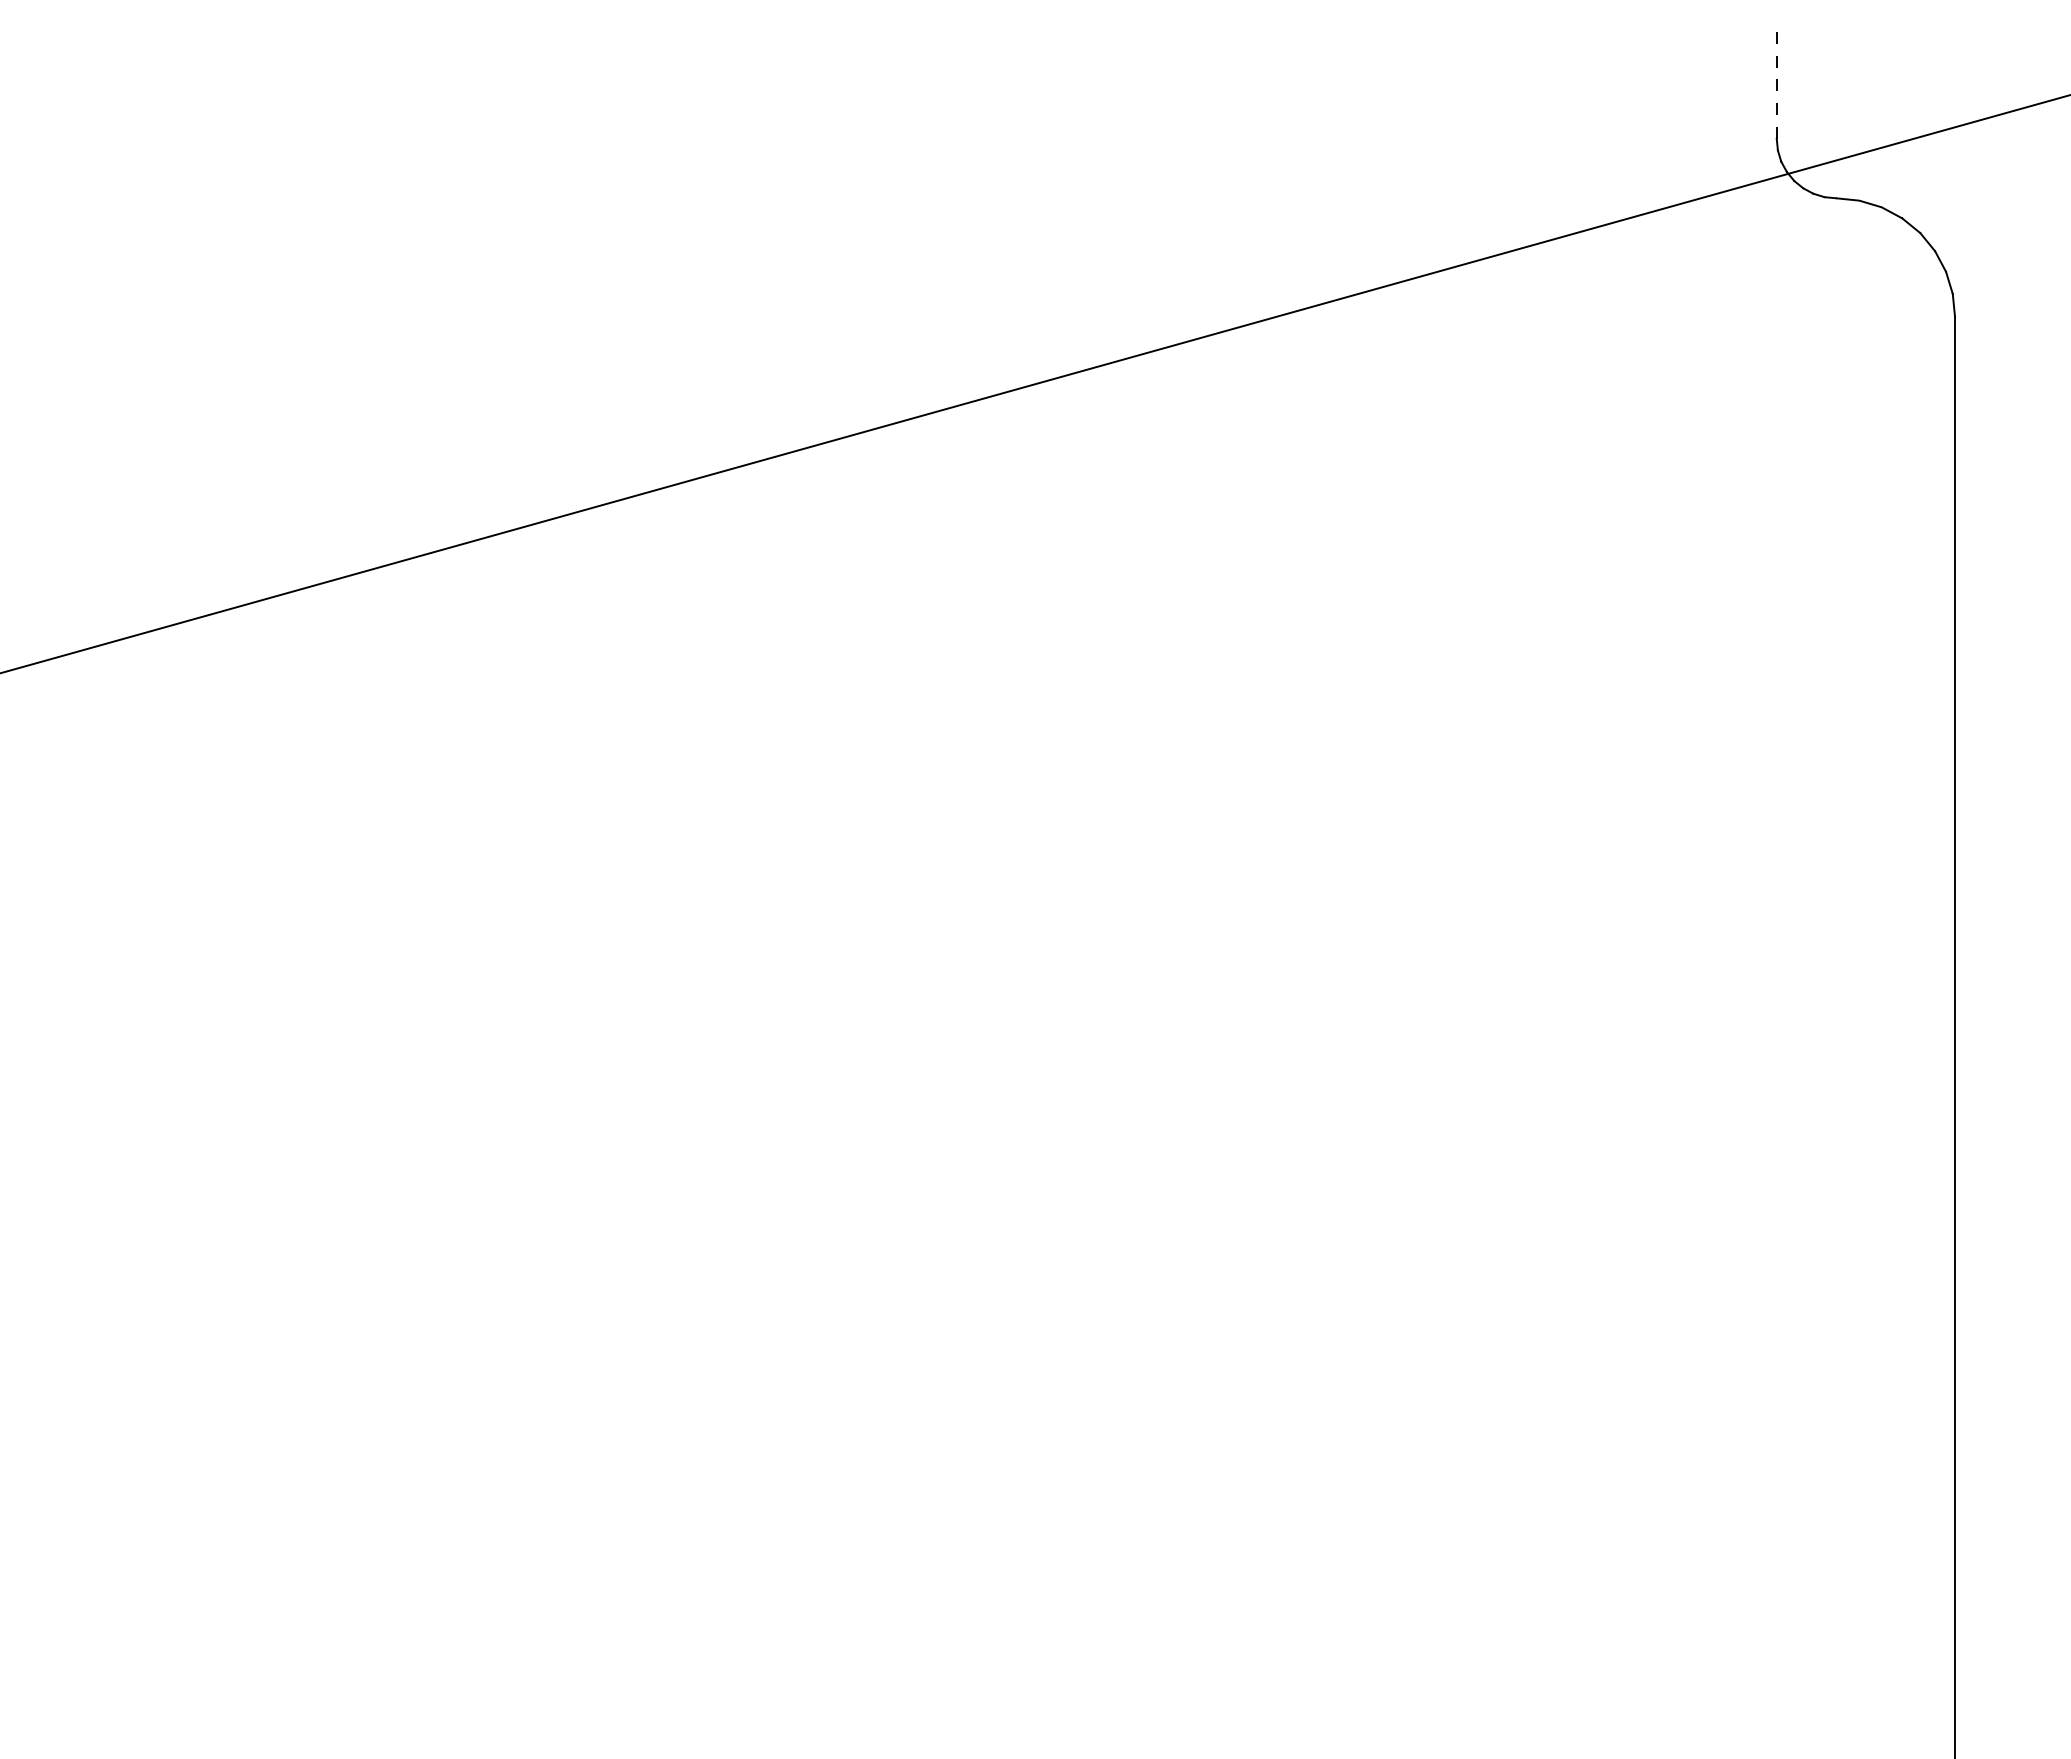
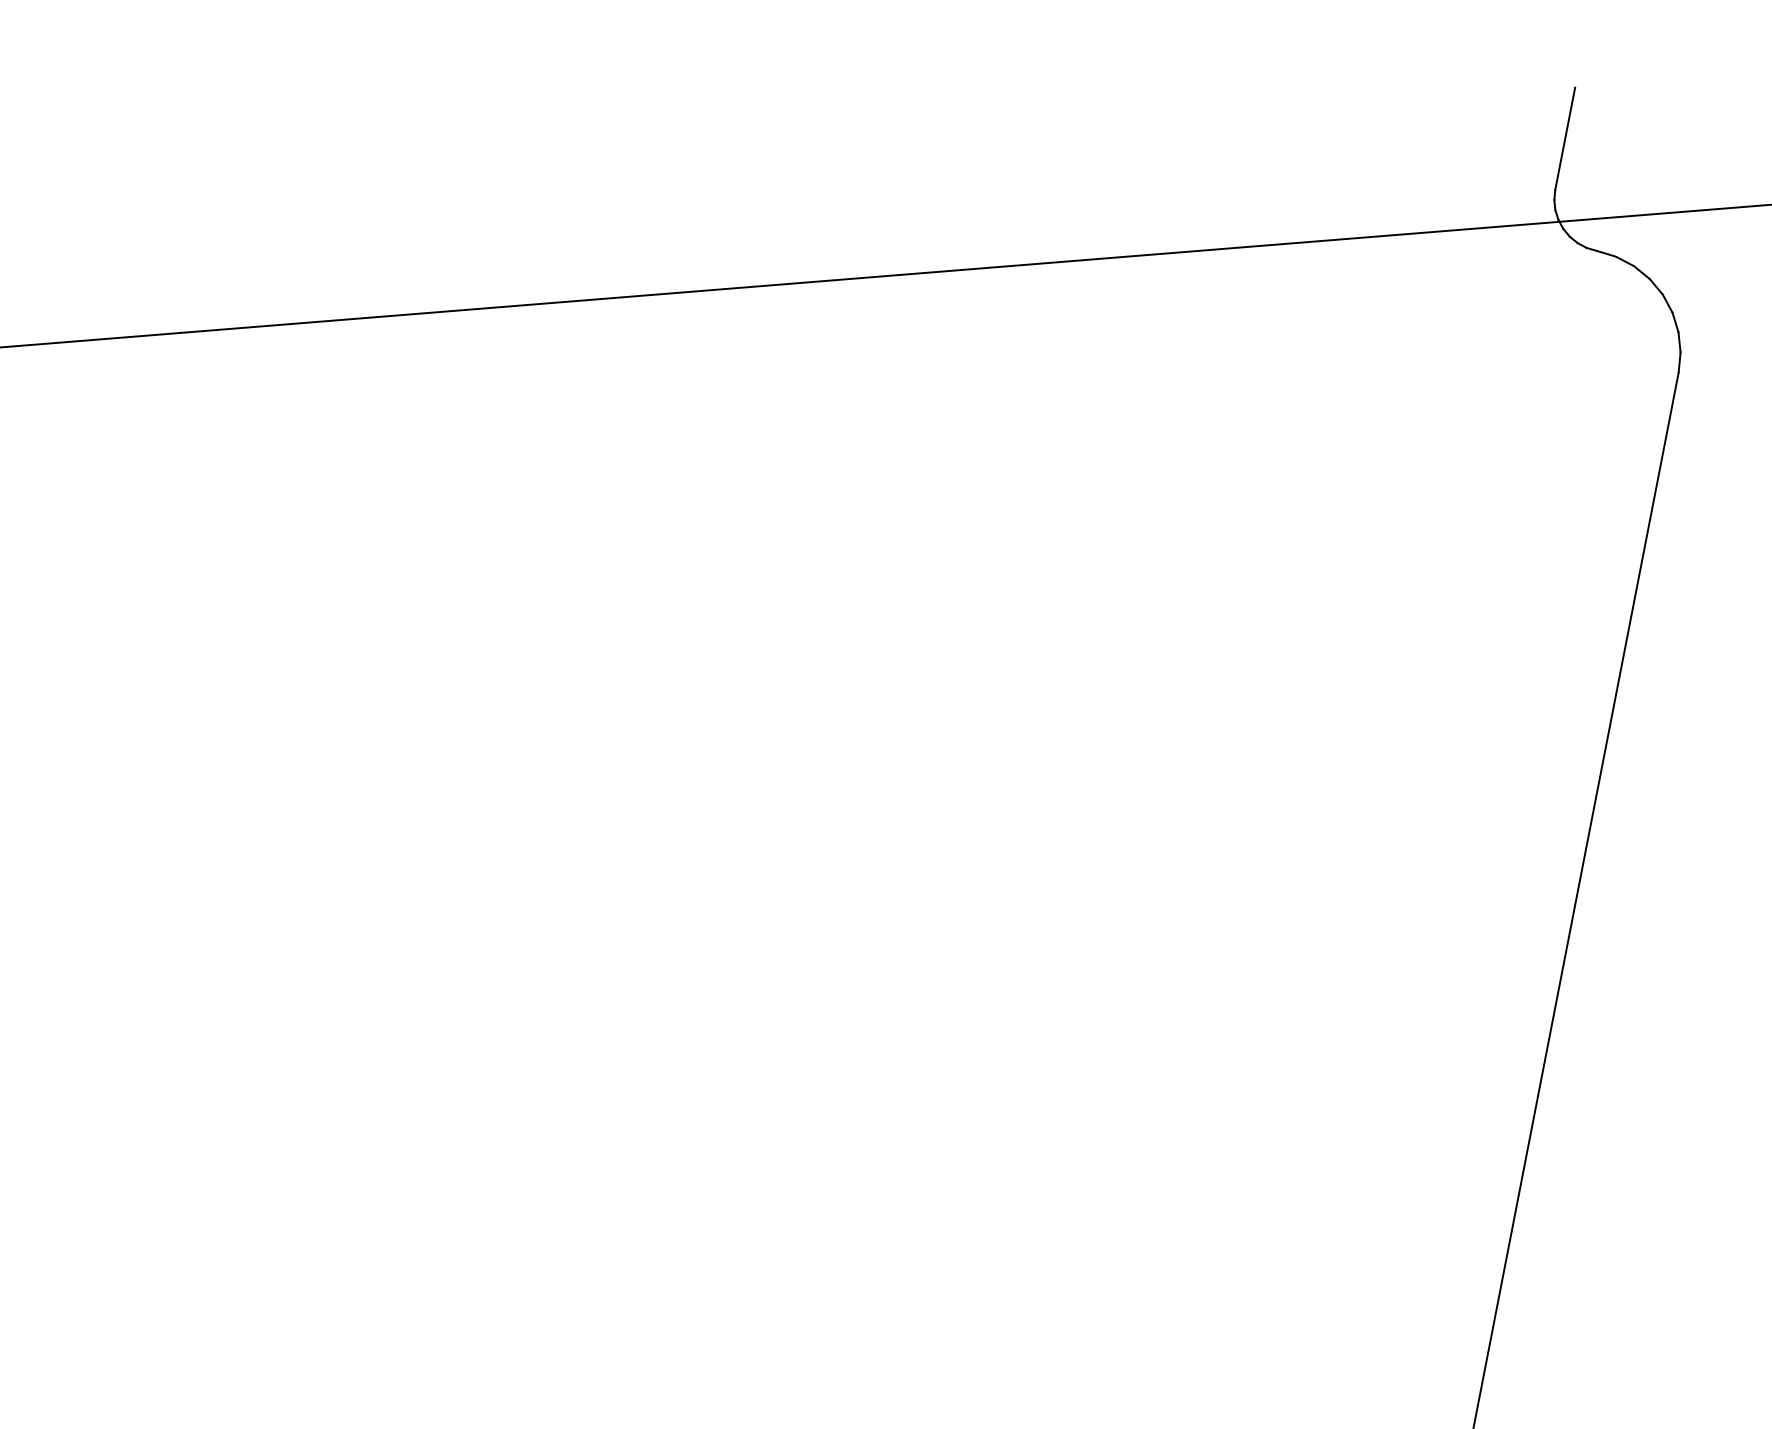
line: (1776, 78) -> (1565, 137), dashed -> solid

